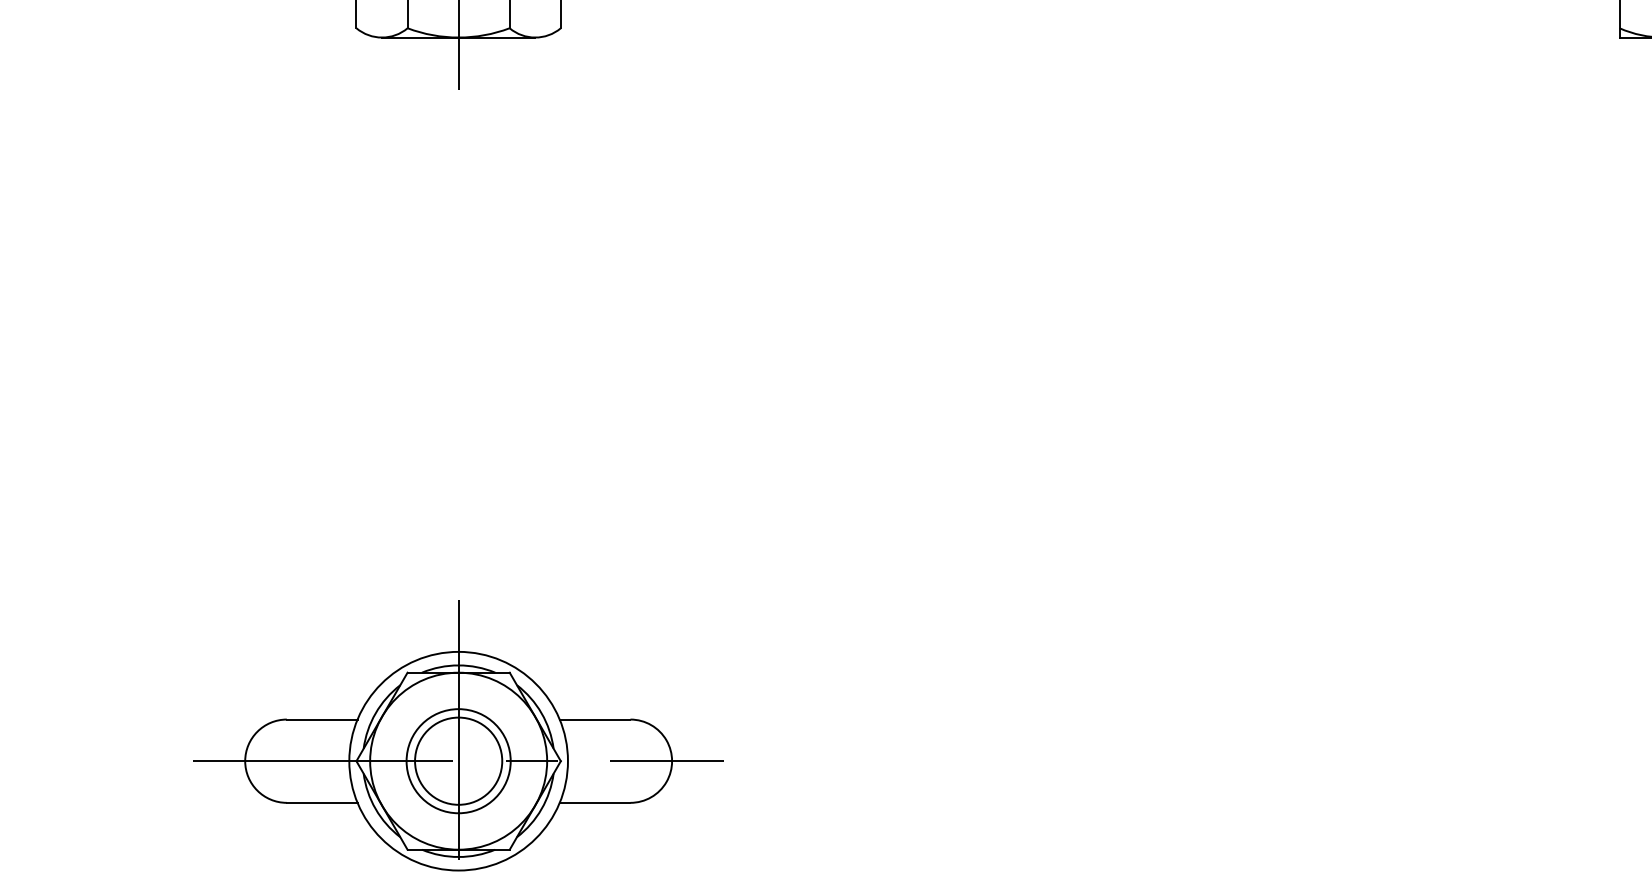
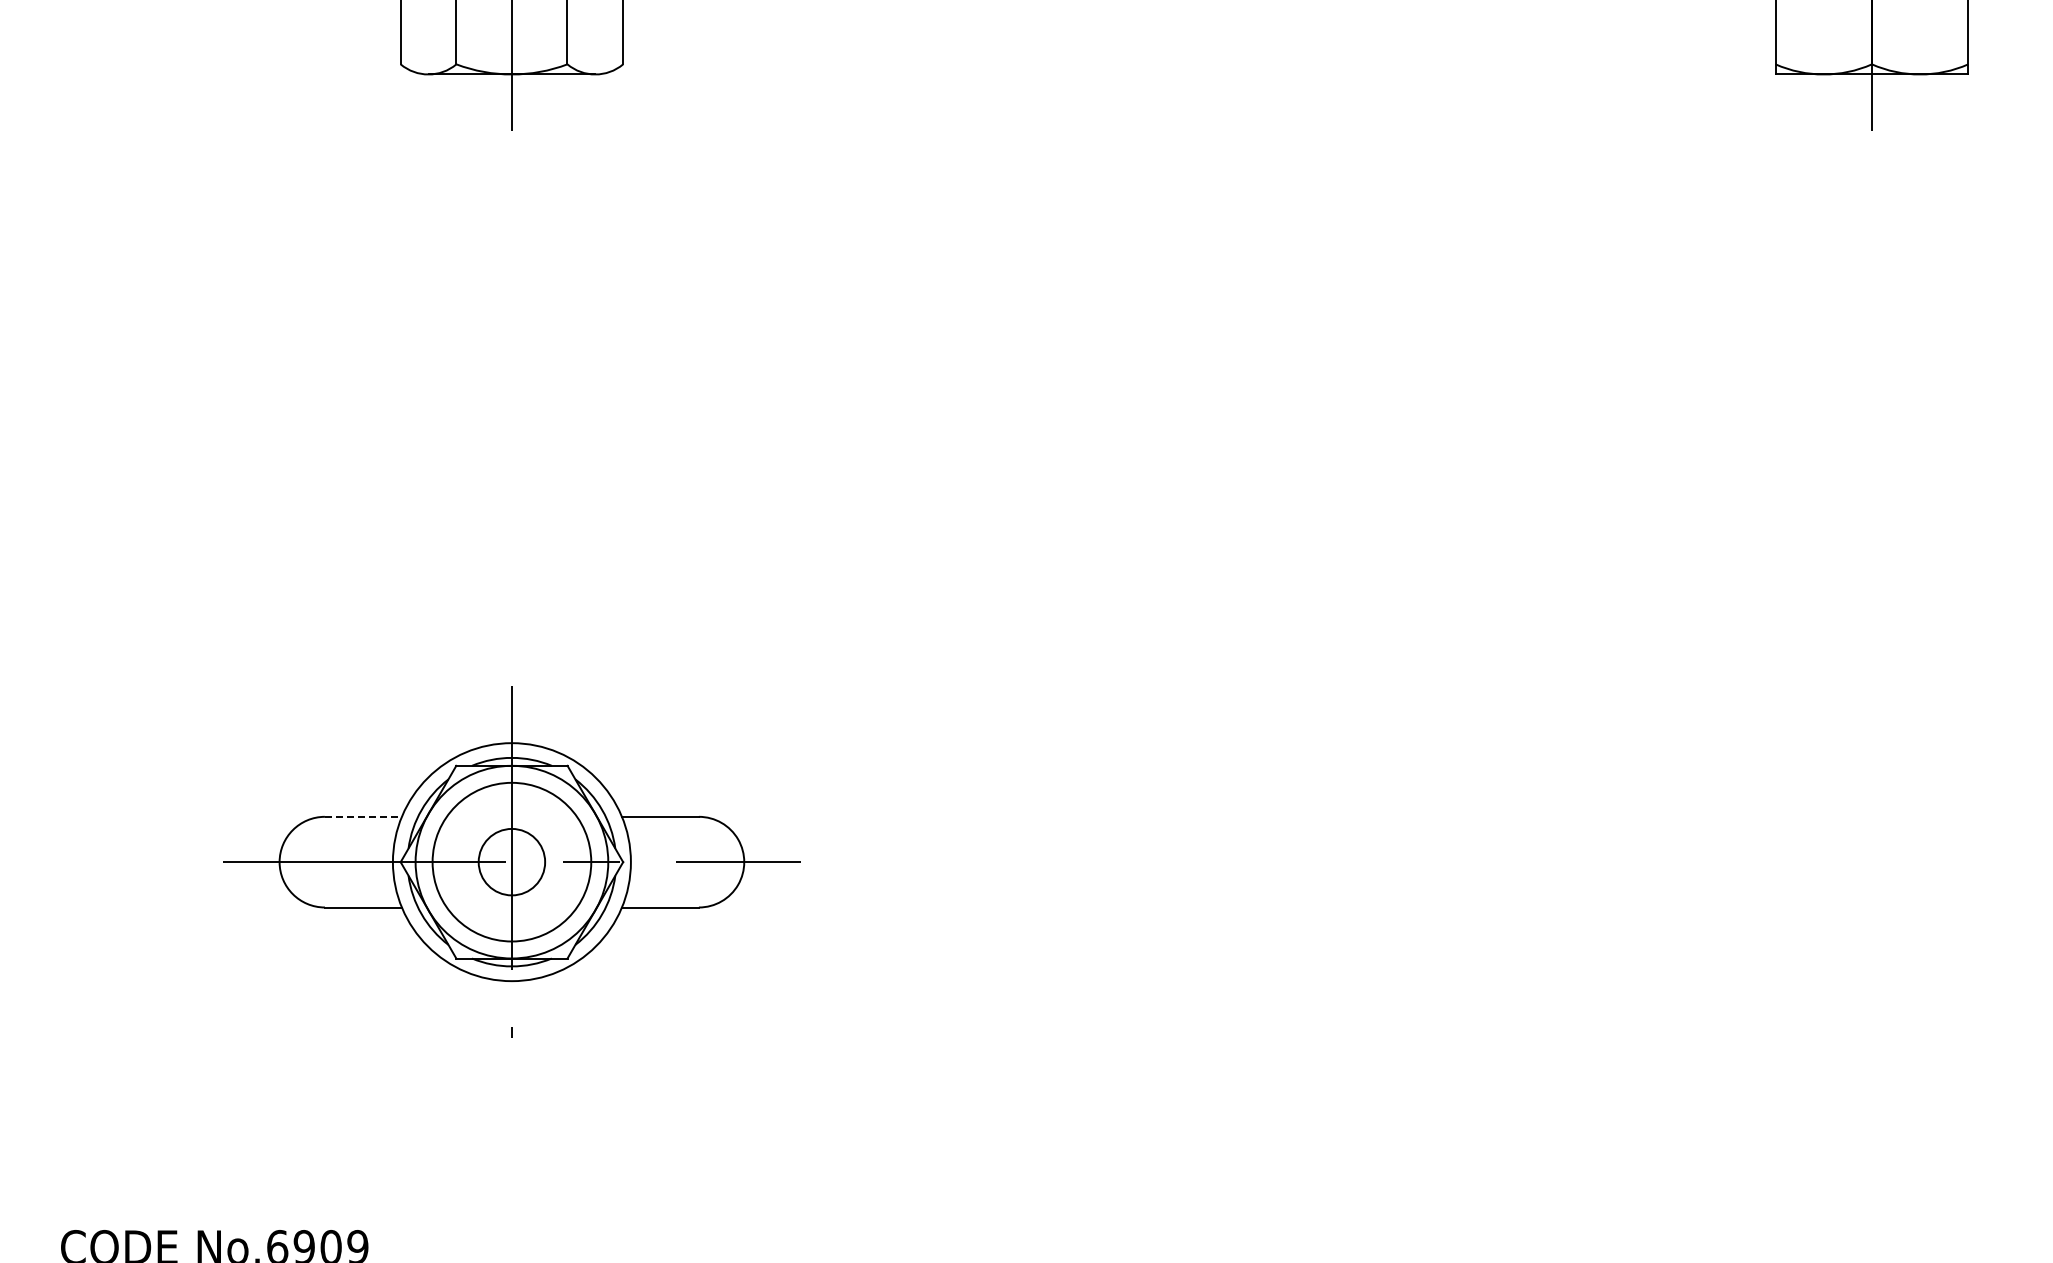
line: (322, 719) -> (363, 816), solid -> dashed
circle: (458, 760) -> (511, 861), size x0.7
circle: (458, 760) -> (511, 861), size x1.4

